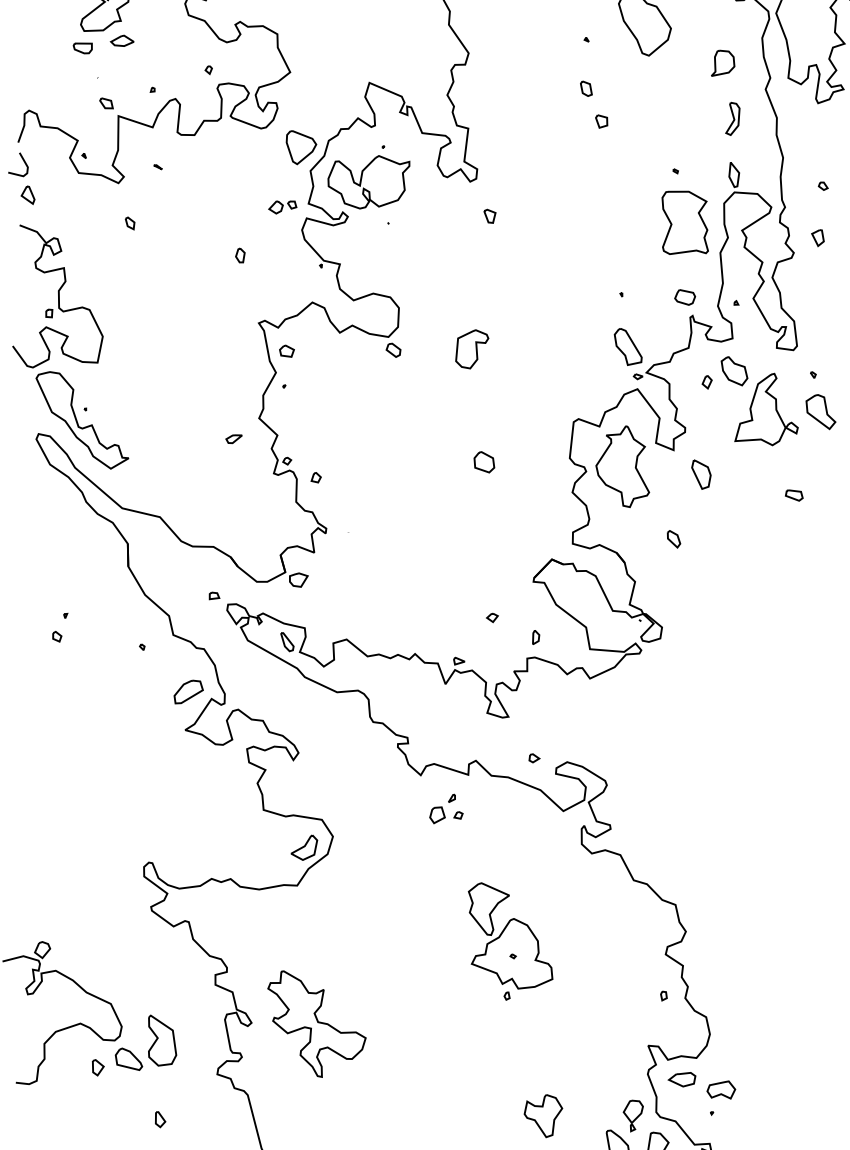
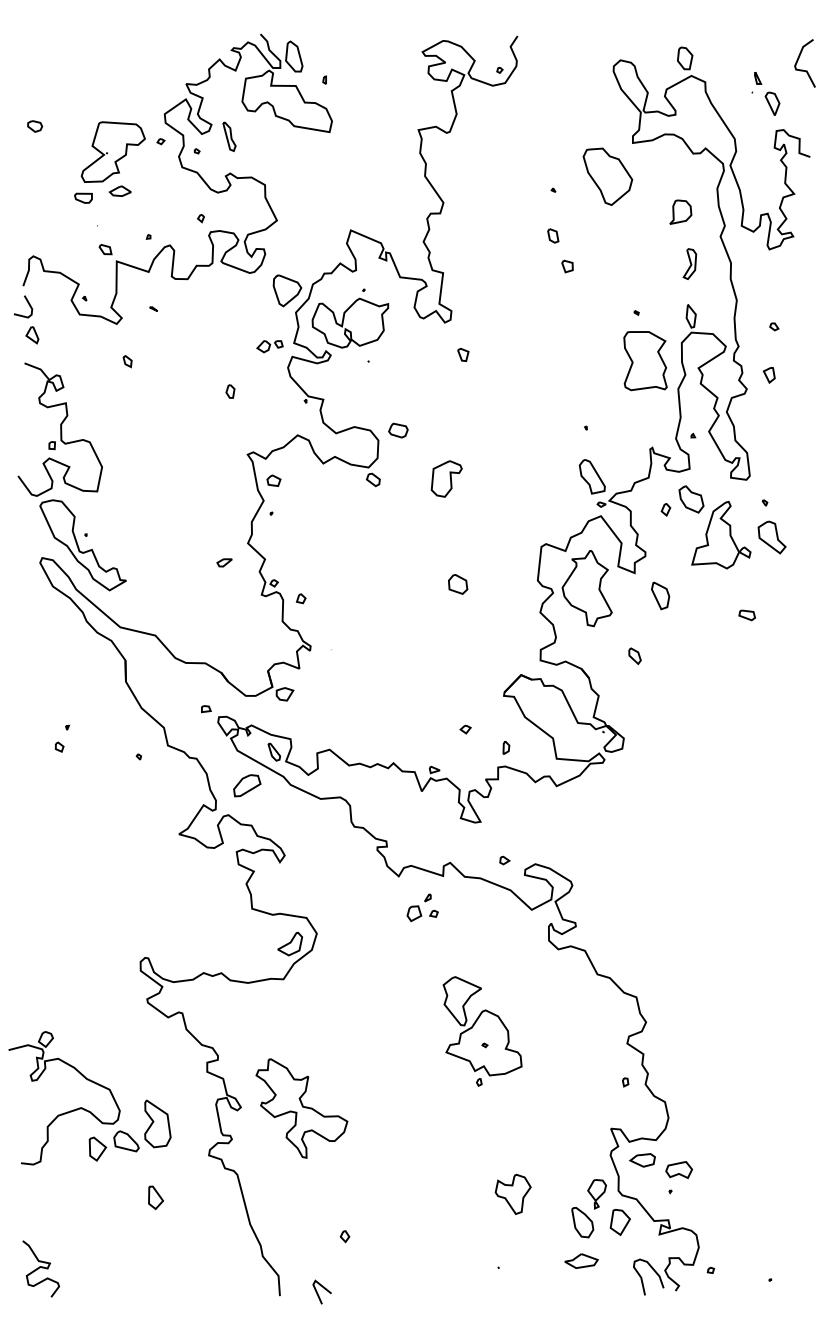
part: (685, 297) -> (398, 430), moved
part: (188, 691) -> (247, 785), moved
part: (97, 1068) -> (97, 1149), size x1.6
part: (160, 1119) -> (155, 1197), size x1.6

